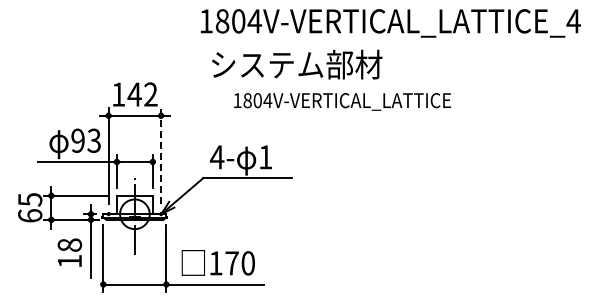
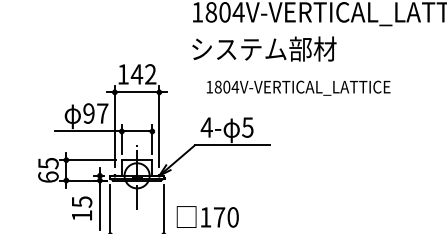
text: (297, 64) -> (264, 48), moved
text: (342, 101) -> (298, 87), moved
text: (94, 140) -> (102, 113), 93 -> 97
line: (161, 156) -> (159, 126), dashed -> solid
text: (265, 157) -> (247, 127), 1 -> 5
text: (69, 245) -> (81, 202), 18 -> 15

